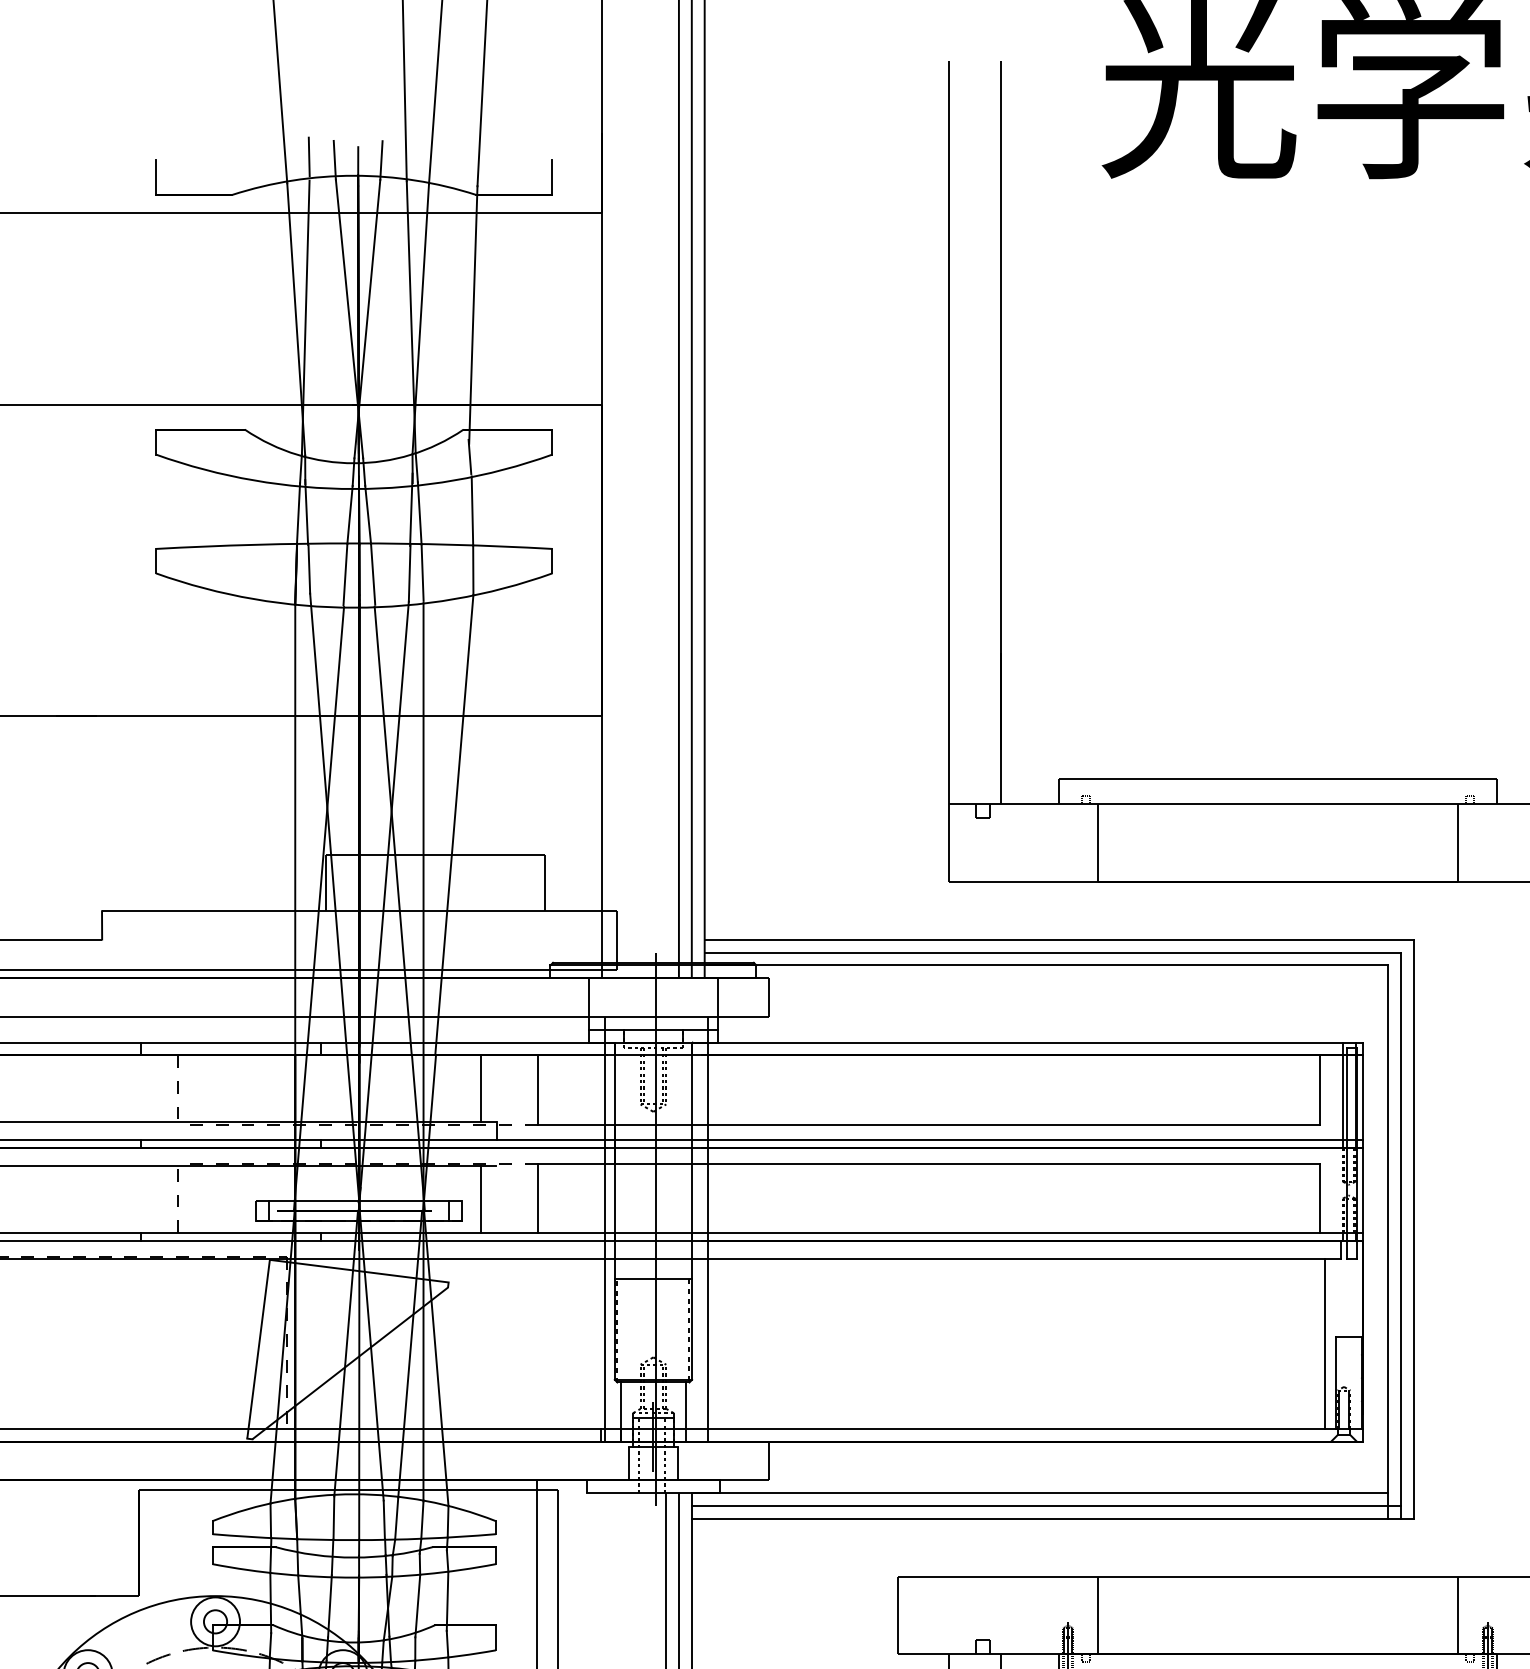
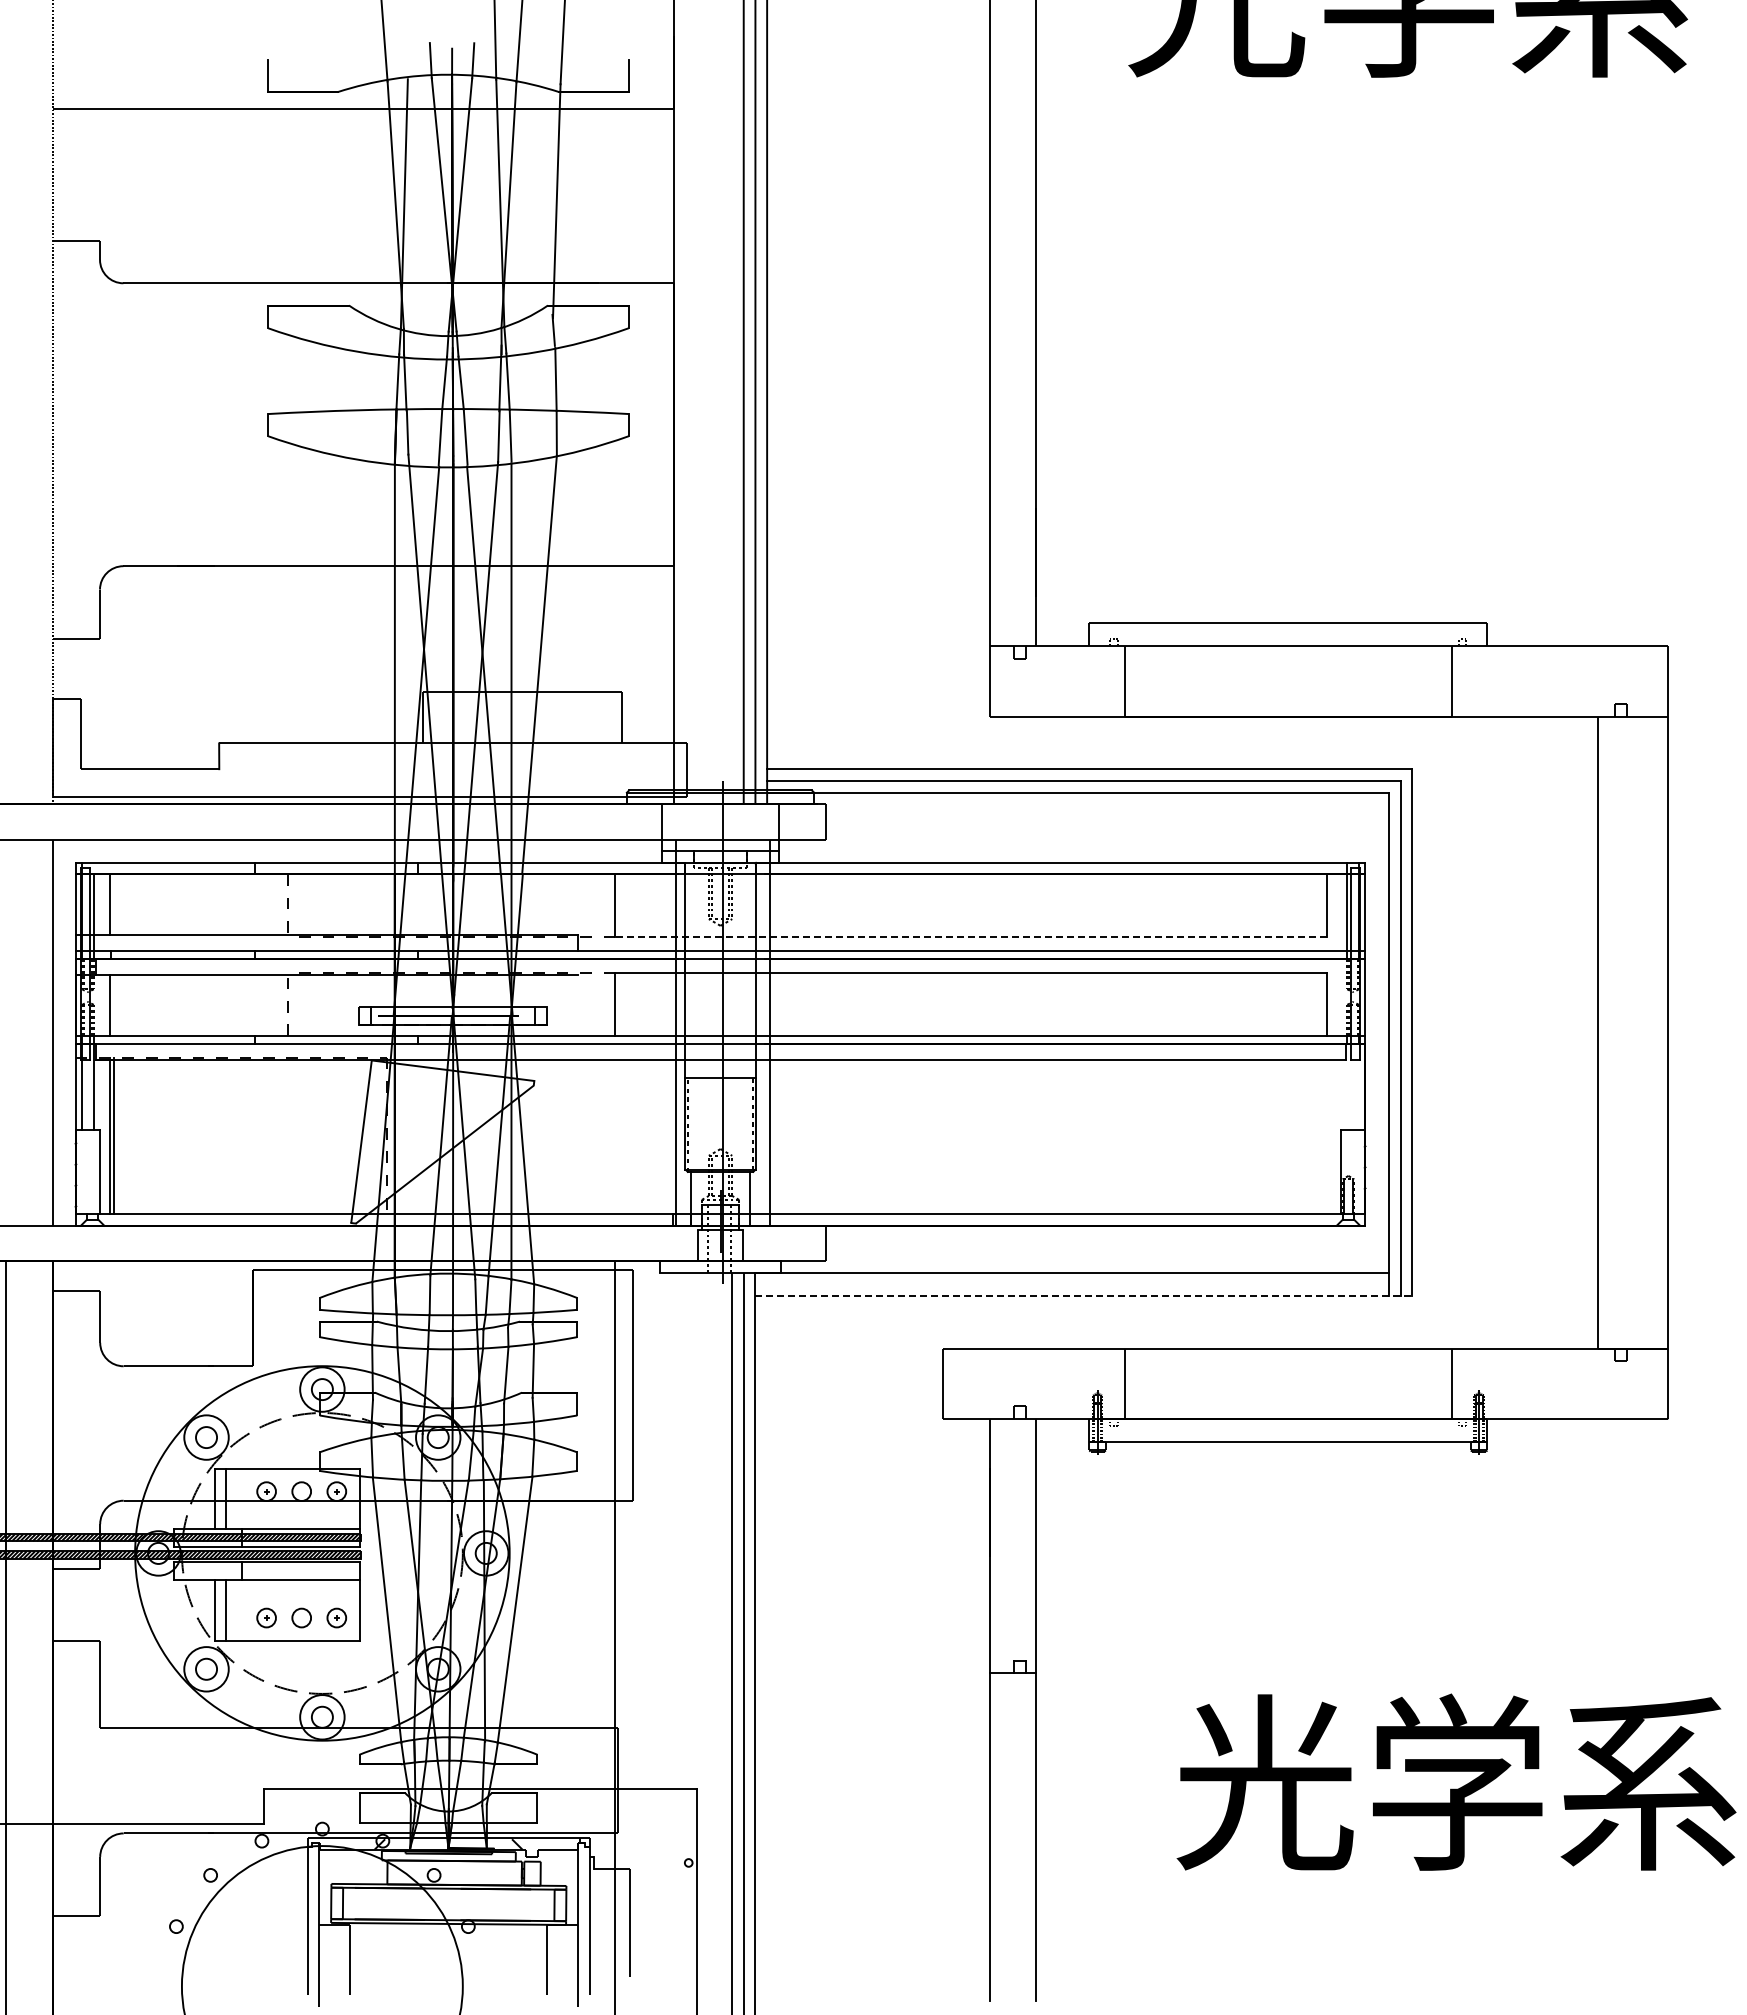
line: (309, 156) -> (407, 57), removed
line: (480, 1088) -> (563, 904), removed
line: (929, 1124) -> (971, 937), solid -> dashed
line: (480, 1199) -> (563, 1005), removed
line: (1325, 1343) -> (1331, 1136), removed
line: (1046, 1506) -> (1077, 1284), removed
line: (1053, 1518) -> (1084, 1295), solid -> dashed

